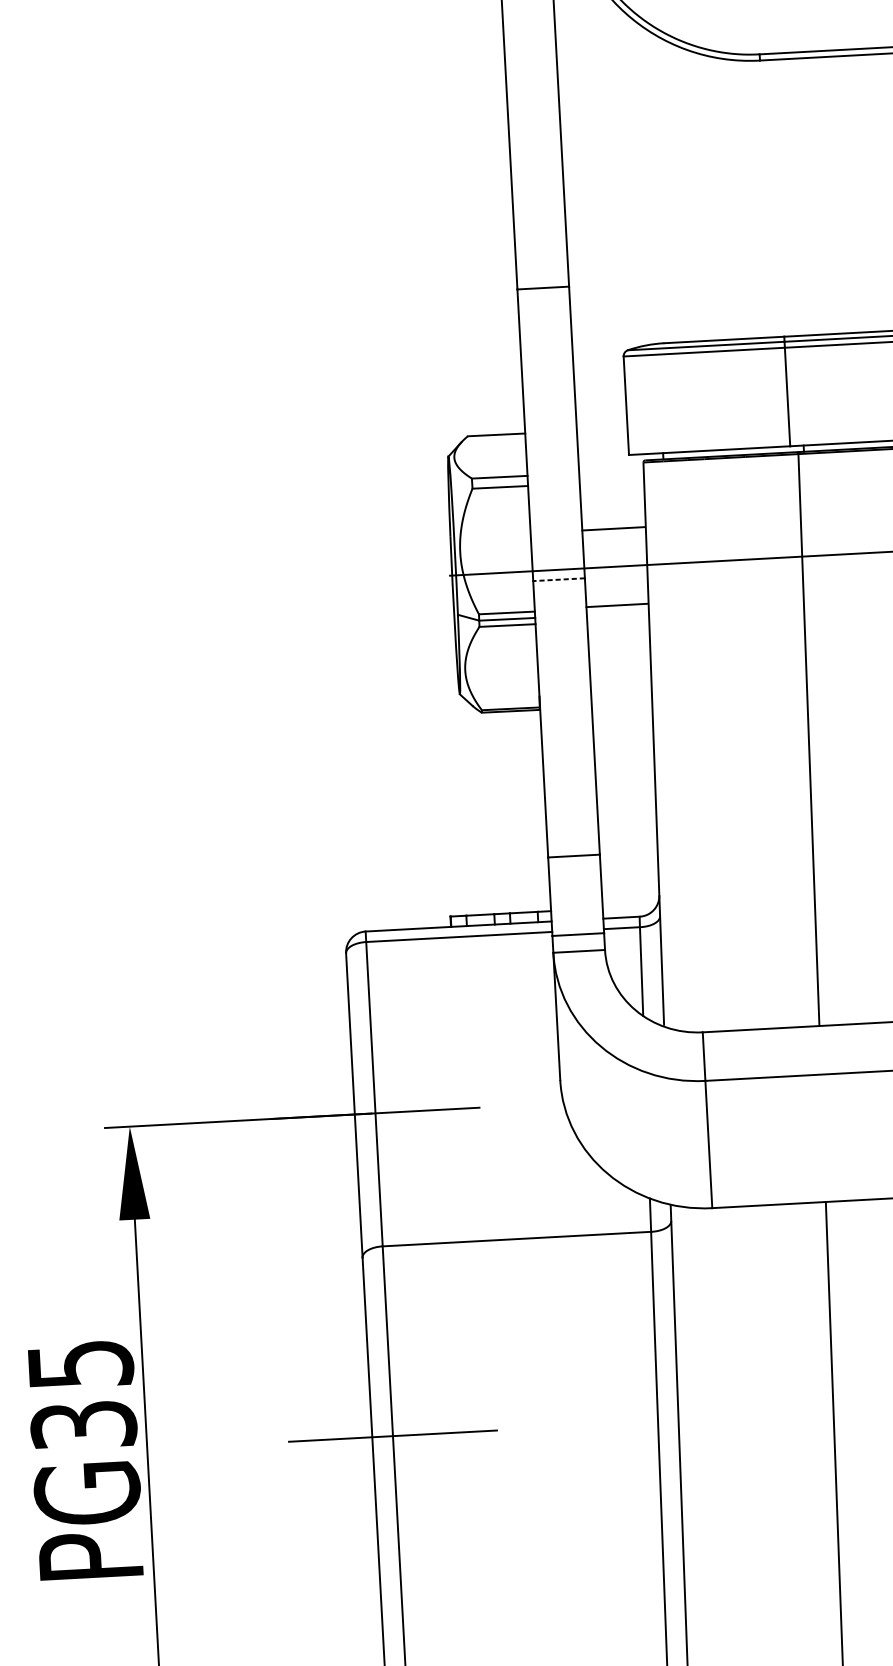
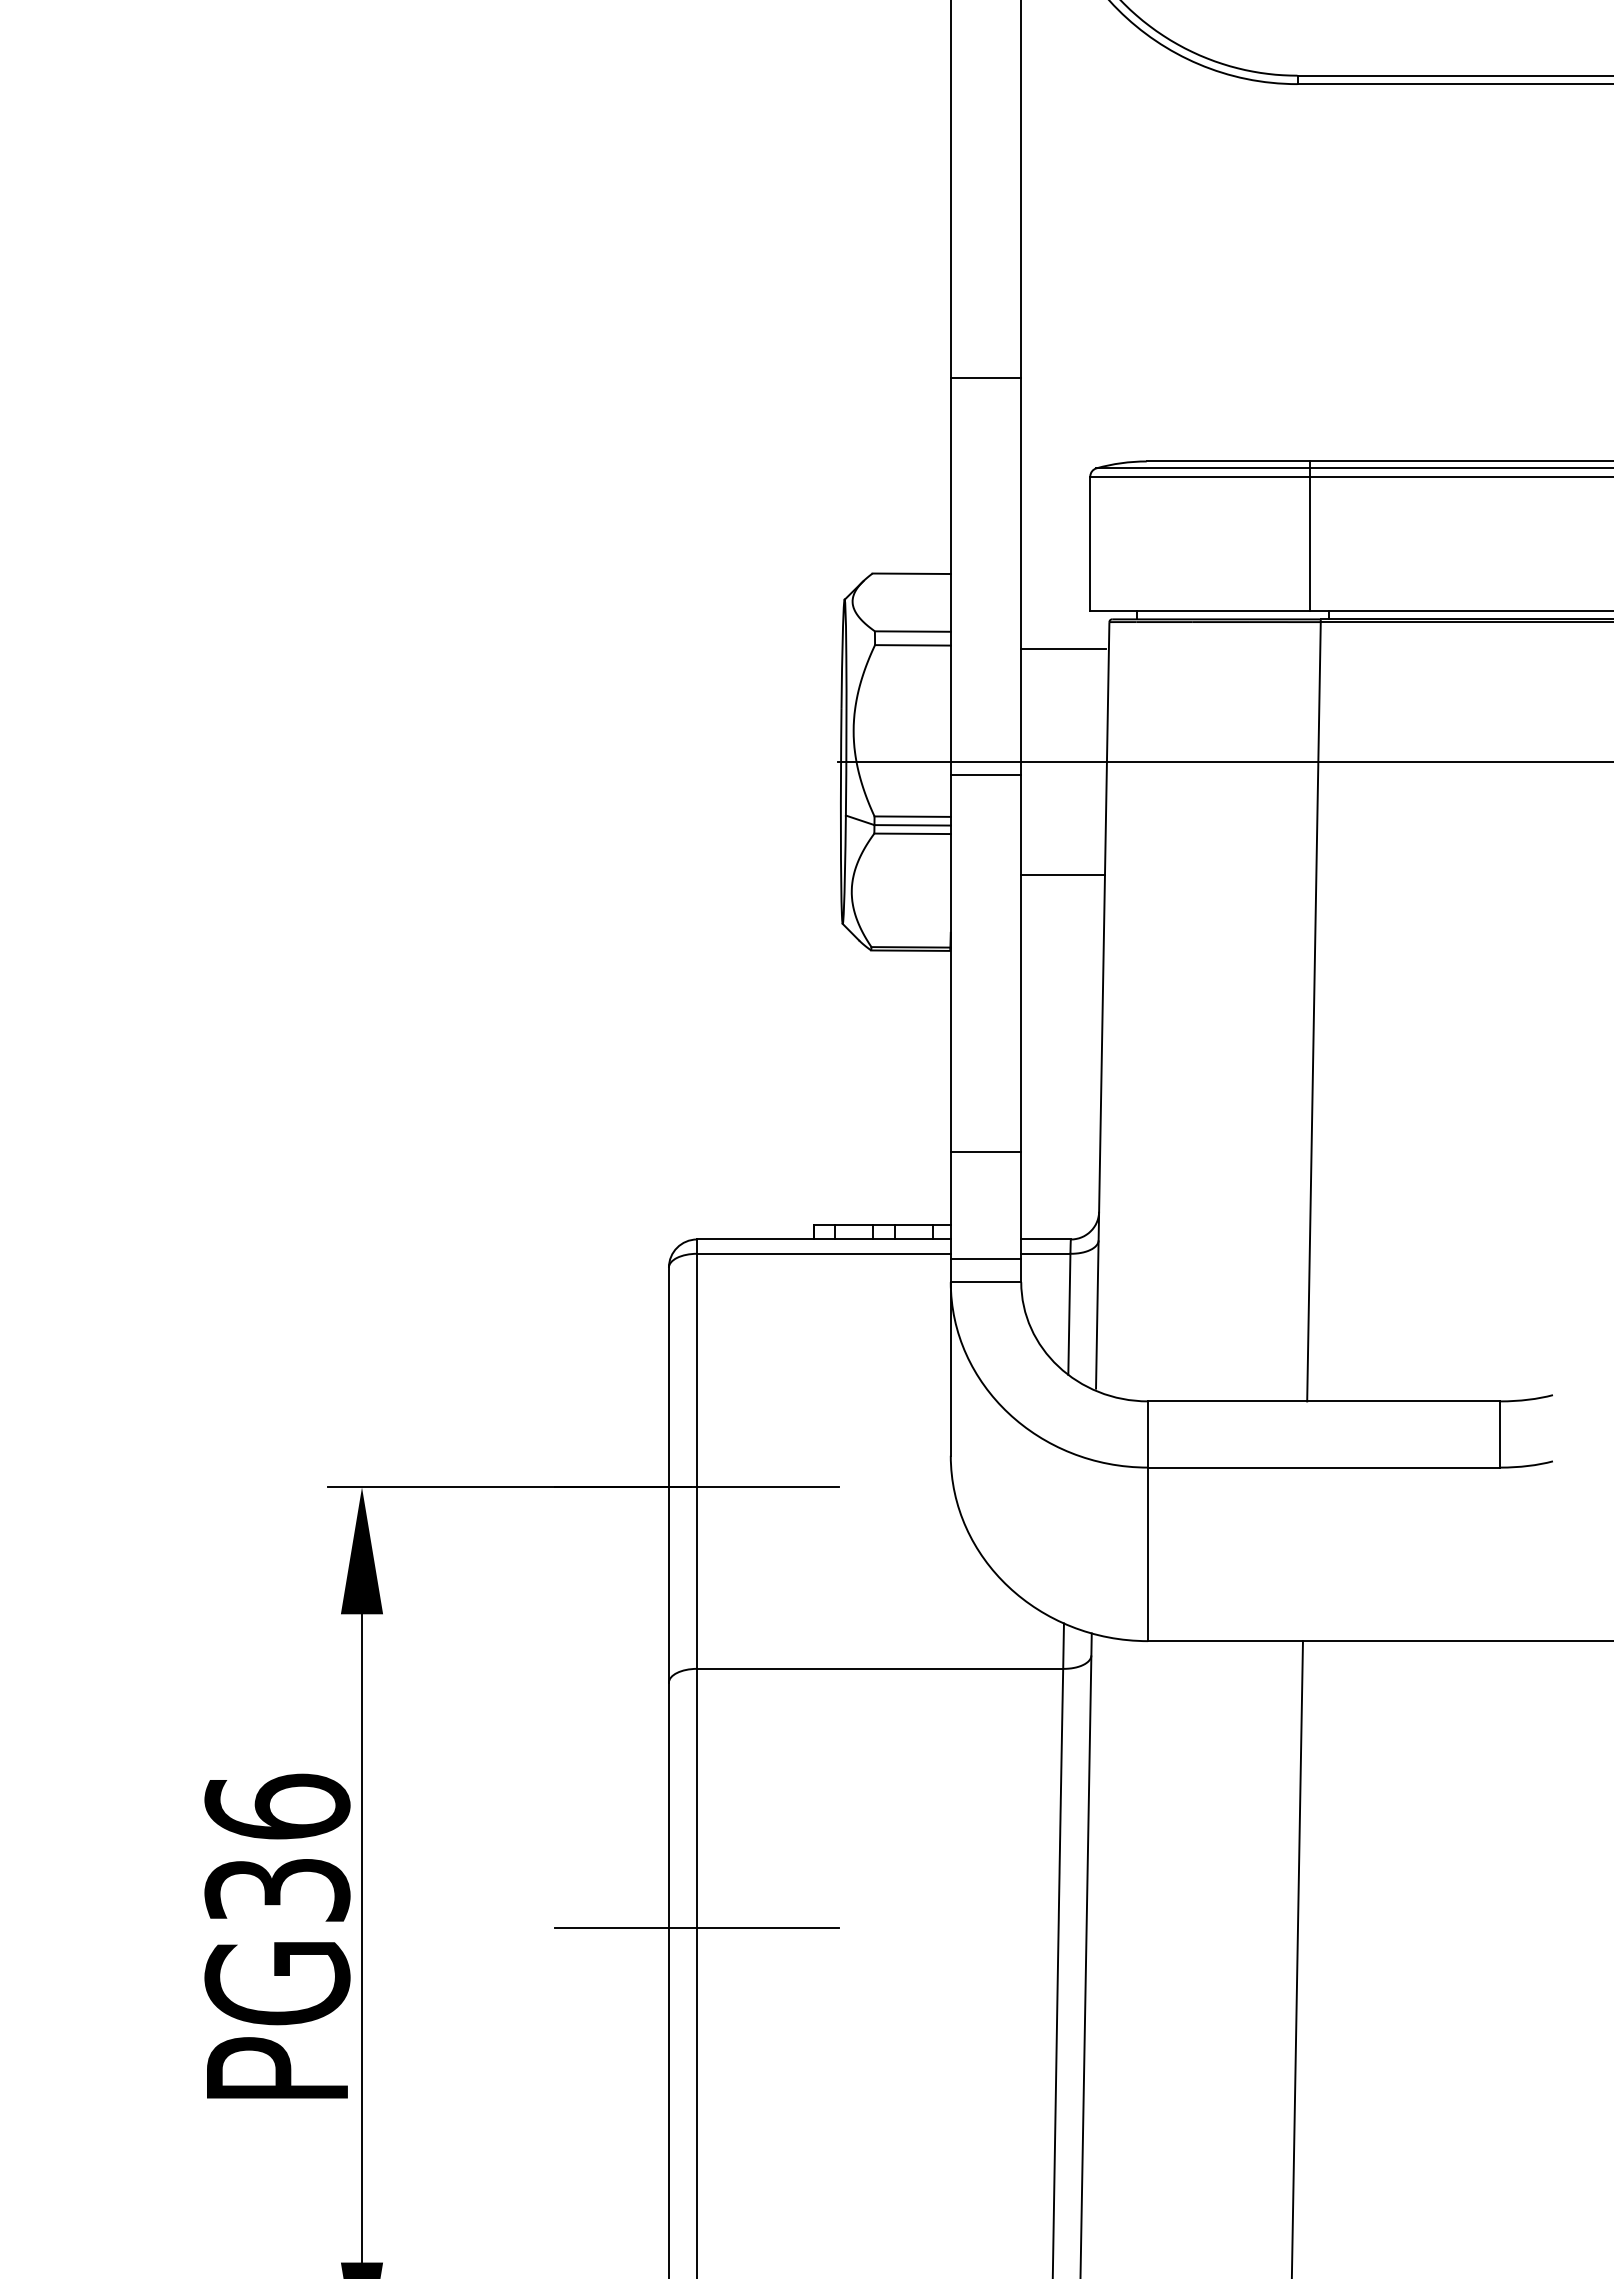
line: (613, 529) -> (1063, 649), moved
line: (558, 579) -> (985, 775), dashed -> solid
line: (617, 605) -> (1063, 874), moved
text: (80, 1363) -> (277, 1806), PG35 -> PG36

